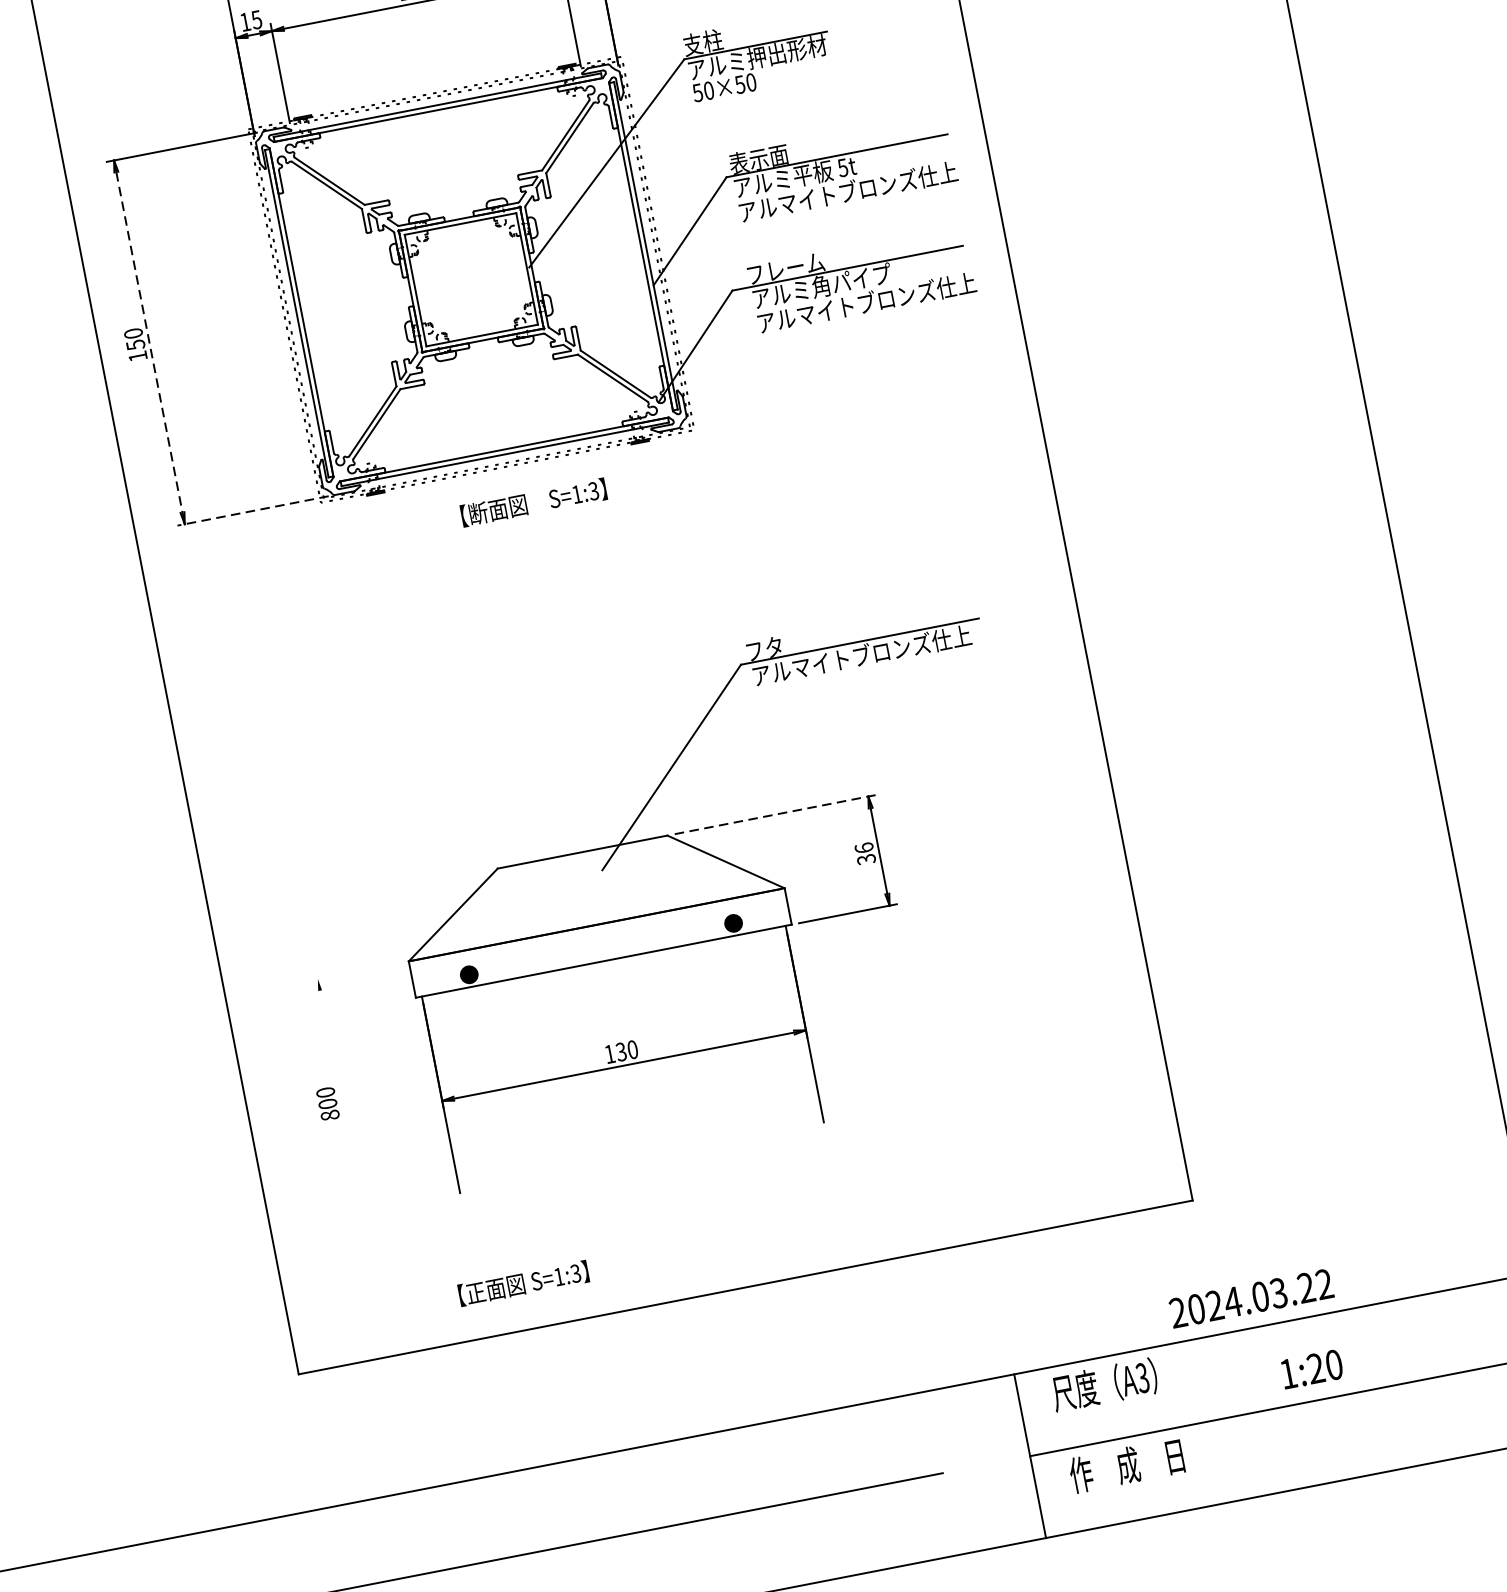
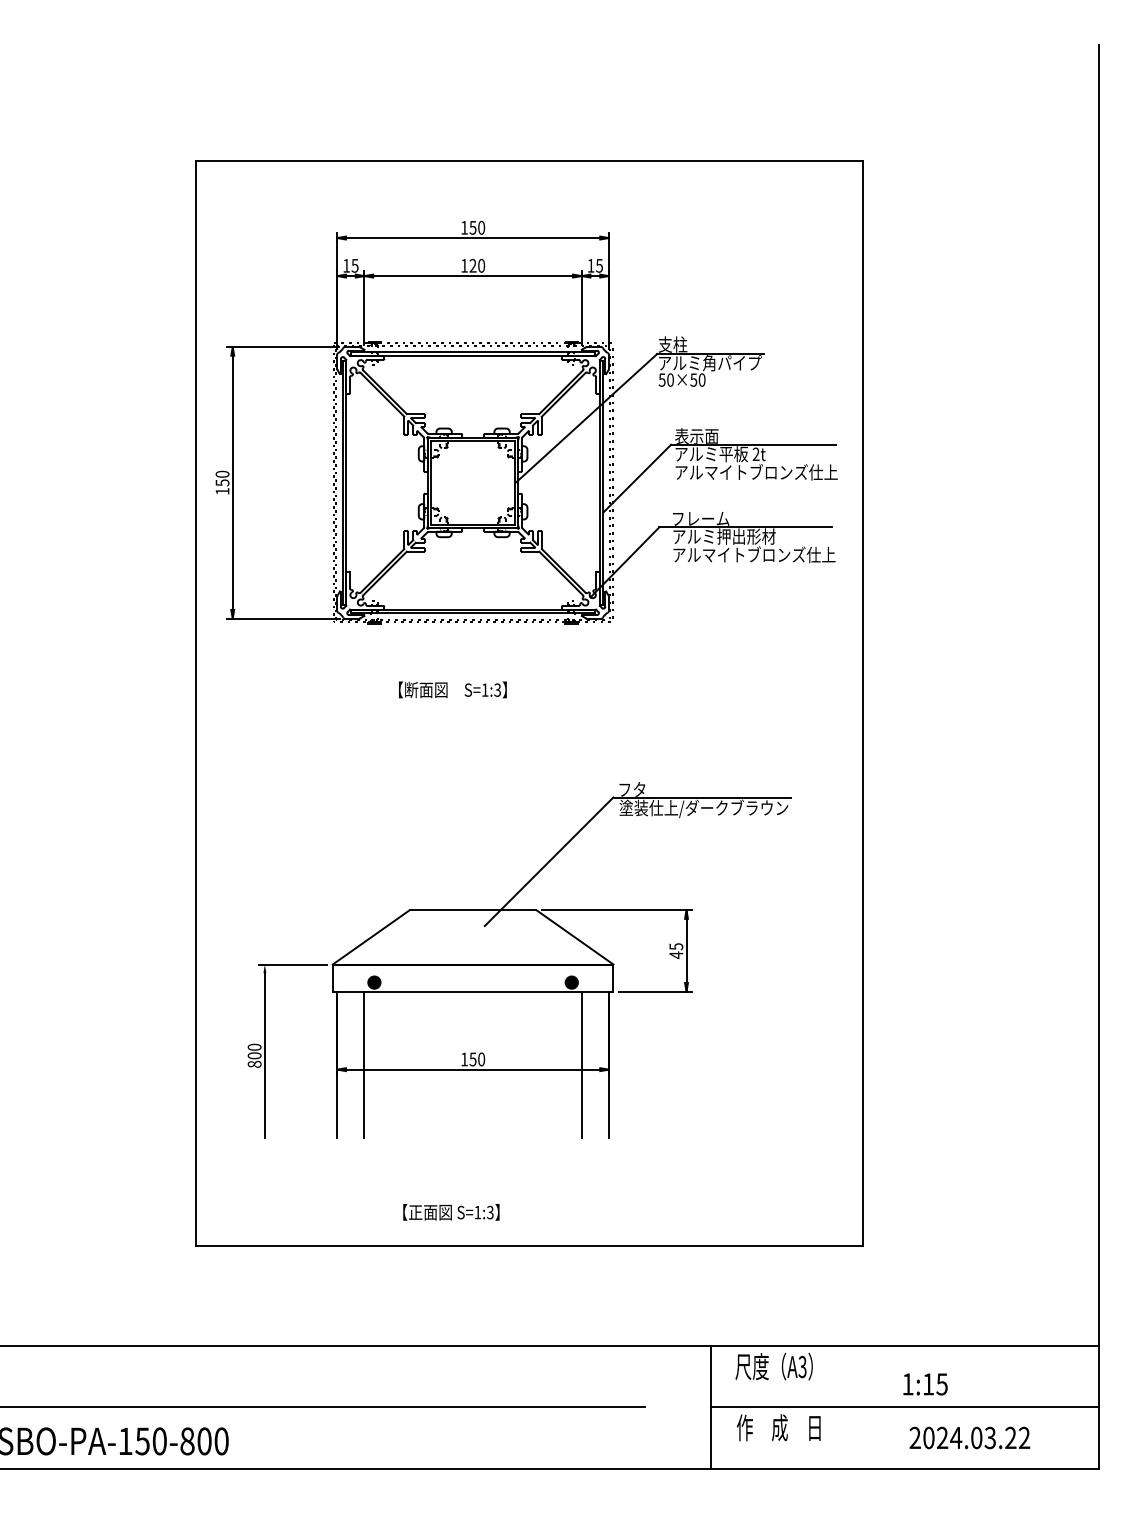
text: (787, 52) -> (732, 363), アルミ押出形材 -> アルミ角パイプ
text: (842, 168) -> (755, 454), 5t -> 2t
text: (851, 280) -> (746, 536), アルミ角パイプ -> アルミ押出形材
line: (149, 343) -> (232, 483), dashed -> solid
text: (533, 502) -> (452, 689), moved
line: (252, 510) -> (283, 618), dashed -> solid
text: (864, 655) -> (703, 808), アルマイトブロンズ仕上 -> 塗装仕上/ダークブラウン
line: (776, 814) -> (617, 910), dashed -> solid
text: (865, 854) -> (676, 951), 36 -> 45
line: (356, 971) -> (293, 964), added
line: (767, 1030) -> (581, 1064), added
text: (621, 1050) -> (473, 1058), 130 -> 150
line: (477, 1087) -> (364, 1064), added
line: (341, 1100) -> (264, 1055), added
text: (523, 1283) -> (451, 1212), moved
text: (1250, 1298) -> (969, 1437), moved
text: (1323, 1367) -> (934, 1384), 1:20 -> 1:15

